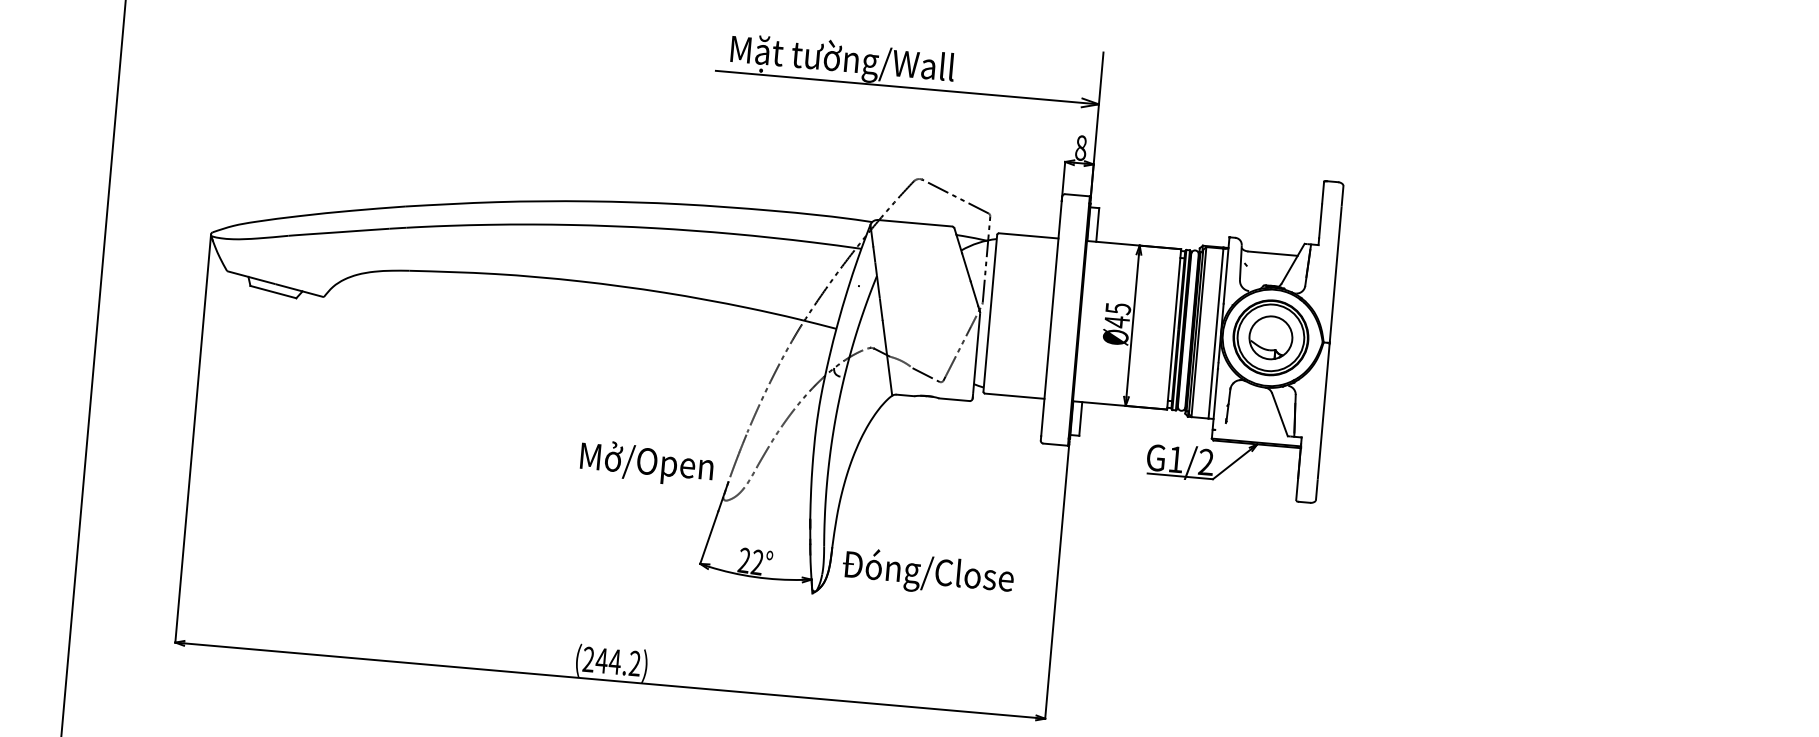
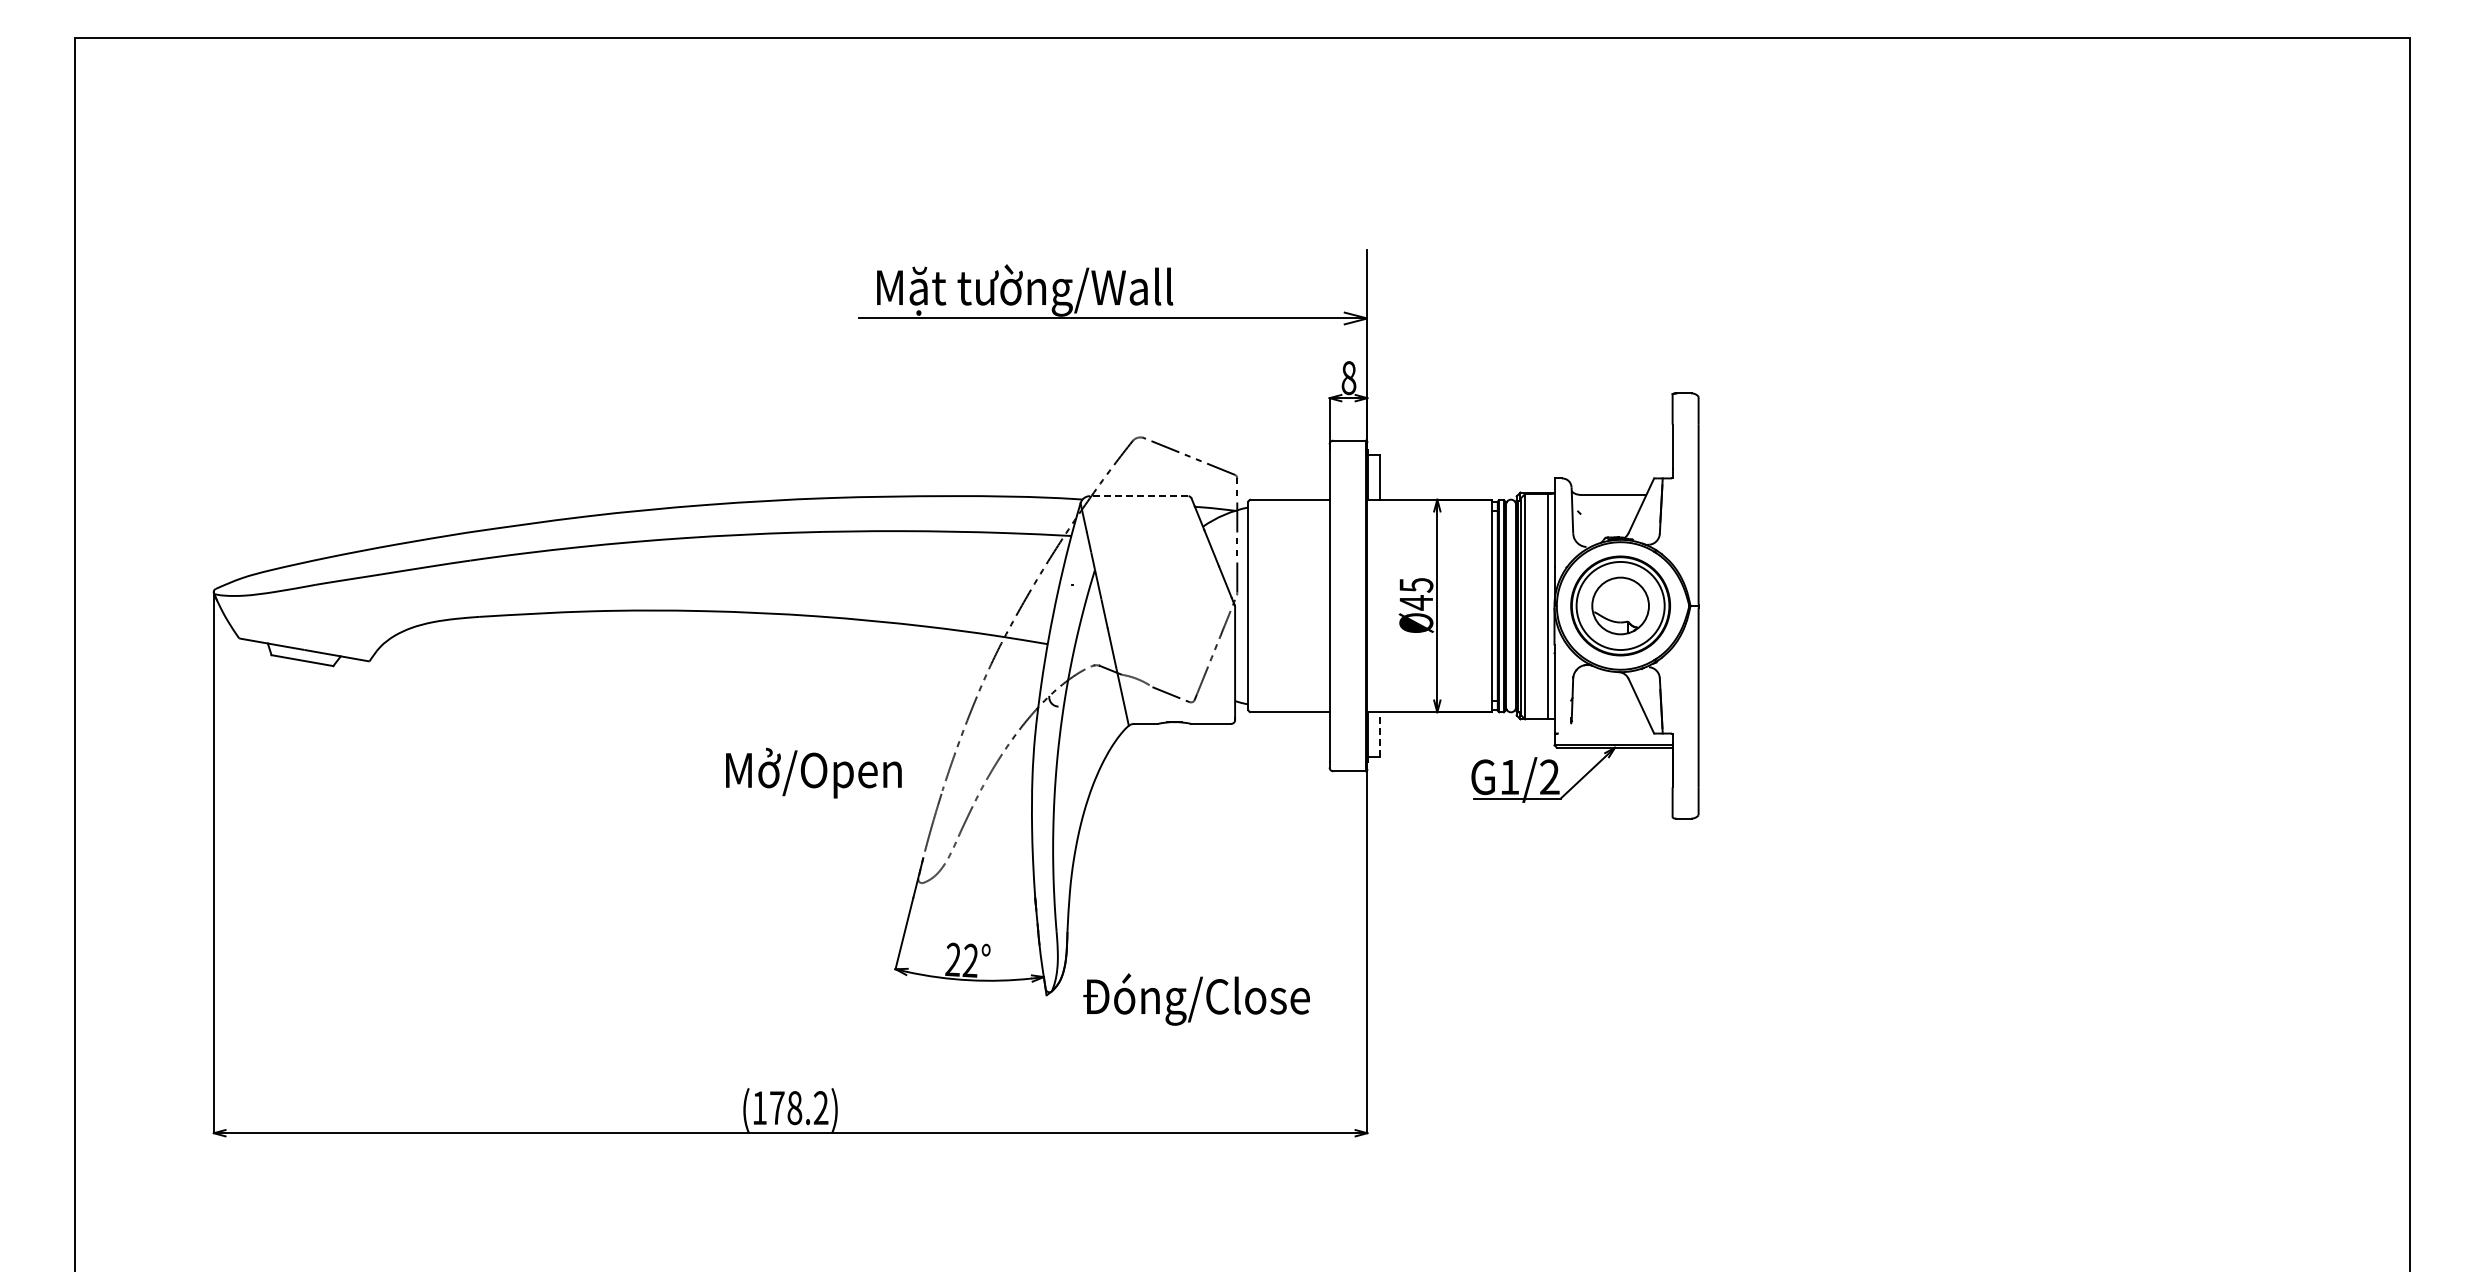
line: (915, 223) -> (1139, 496), solid -> dashed
line: (1080, 418) -> (1379, 734), solid -> dashed
text: (646, 462) -> (813, 772), moved
text: (928, 573) -> (1196, 999), moved
text: (602, 661) -> (777, 1108), (244.2) -> (178.2)

